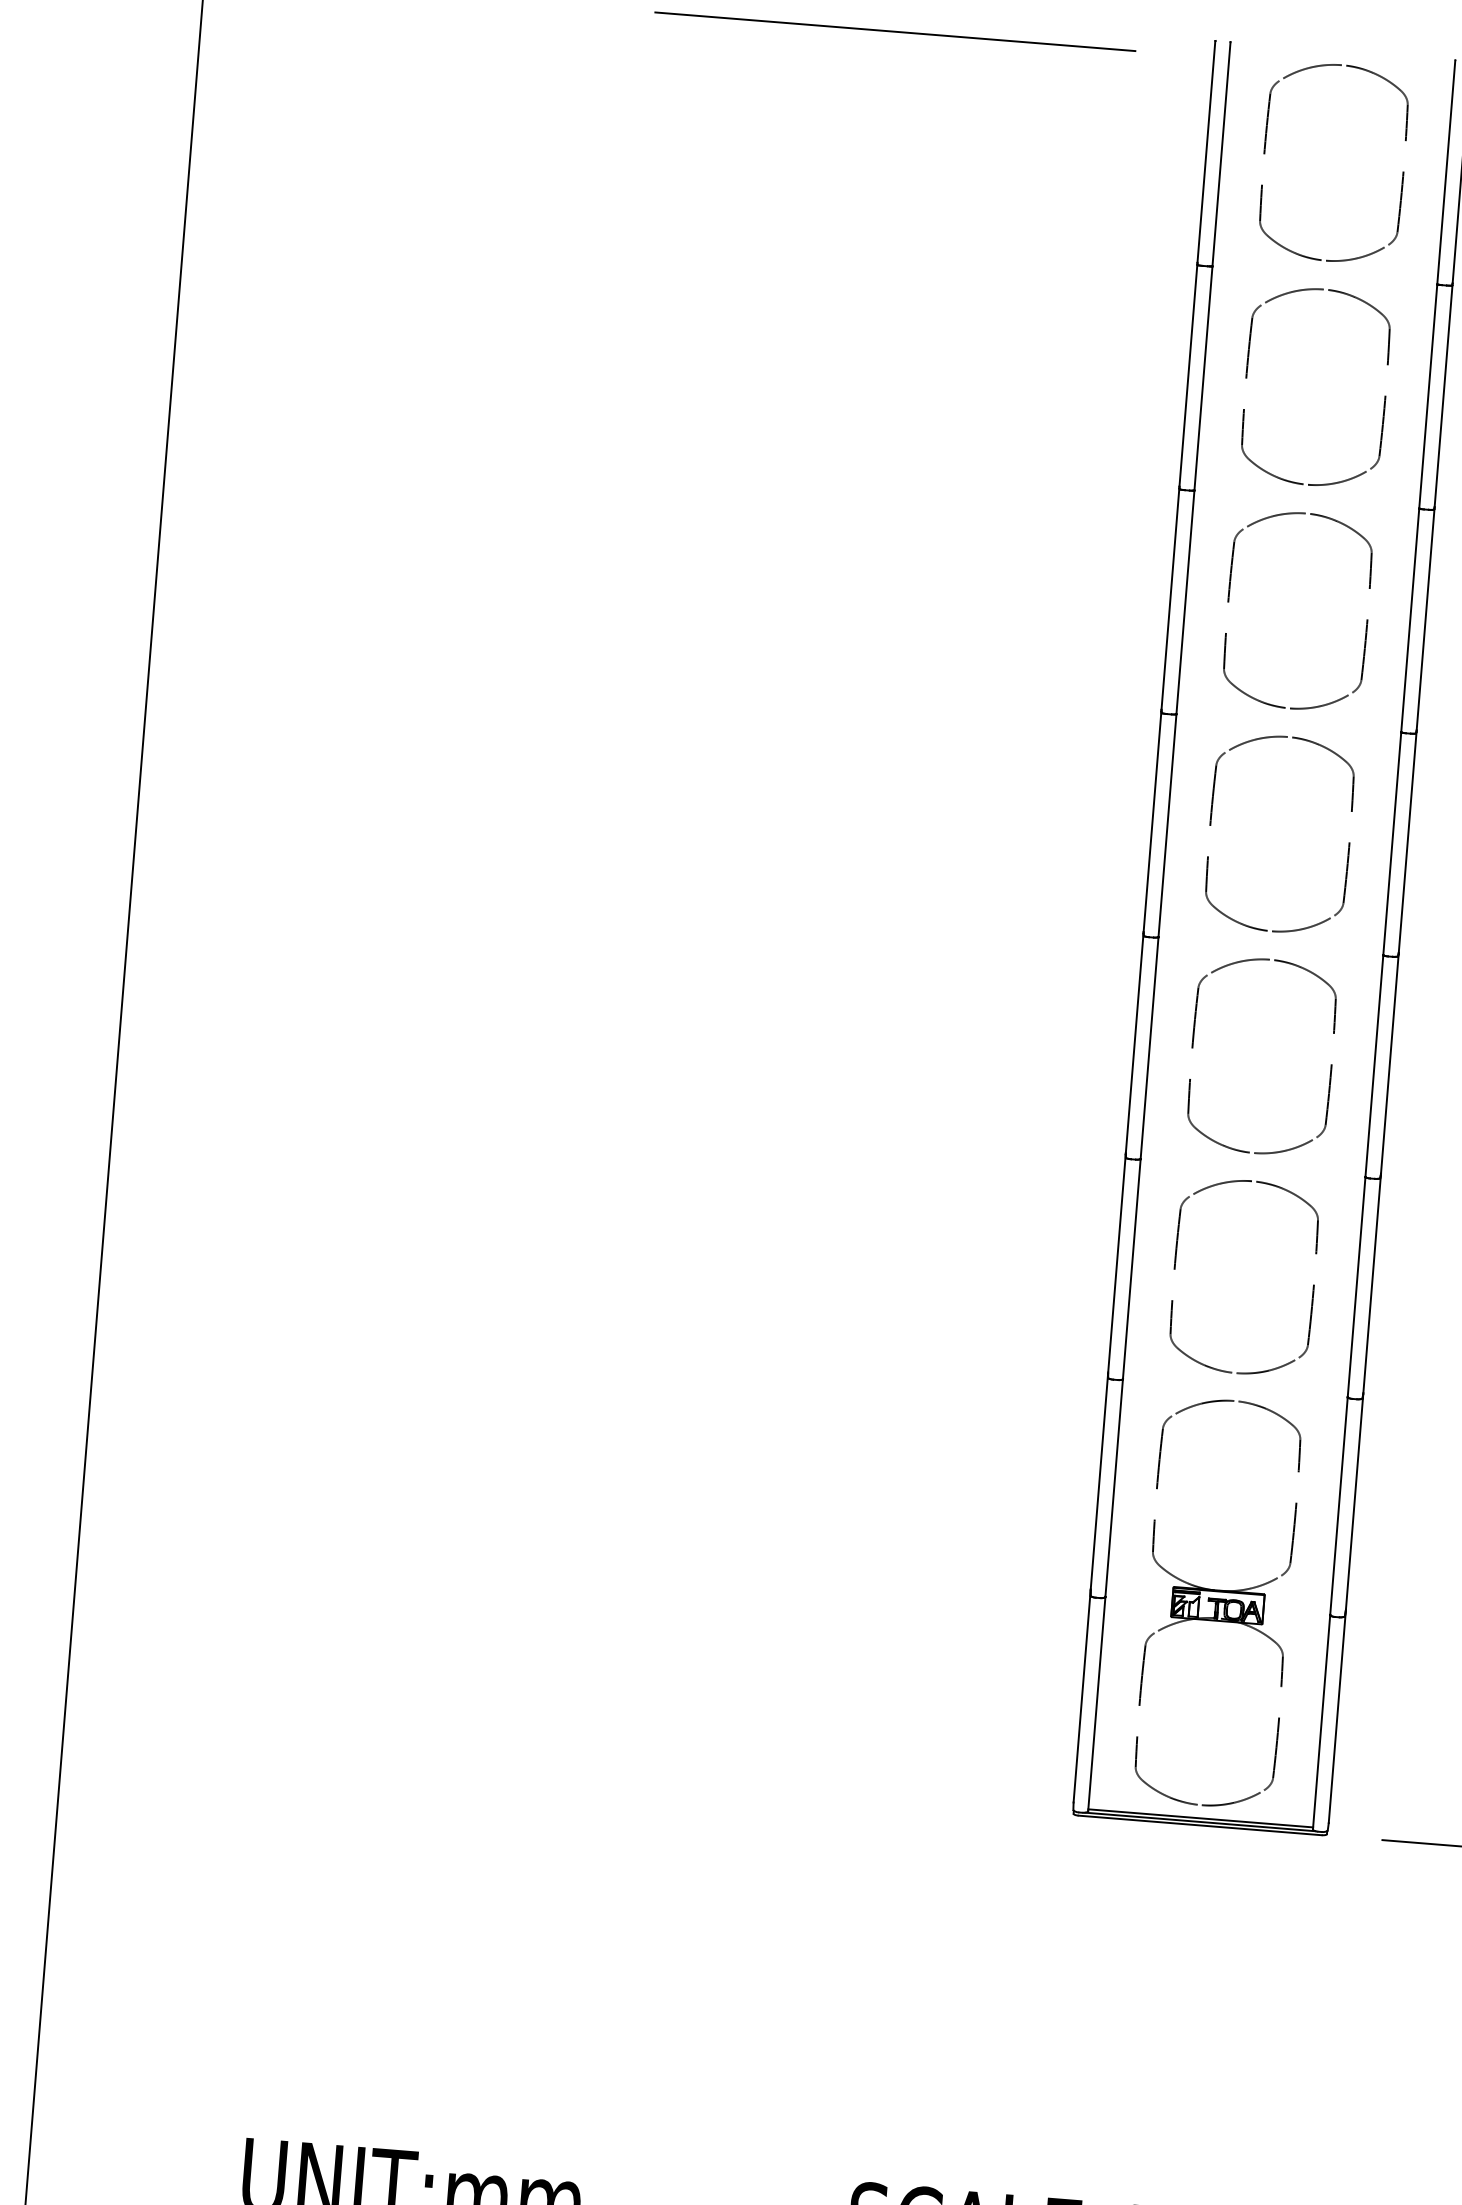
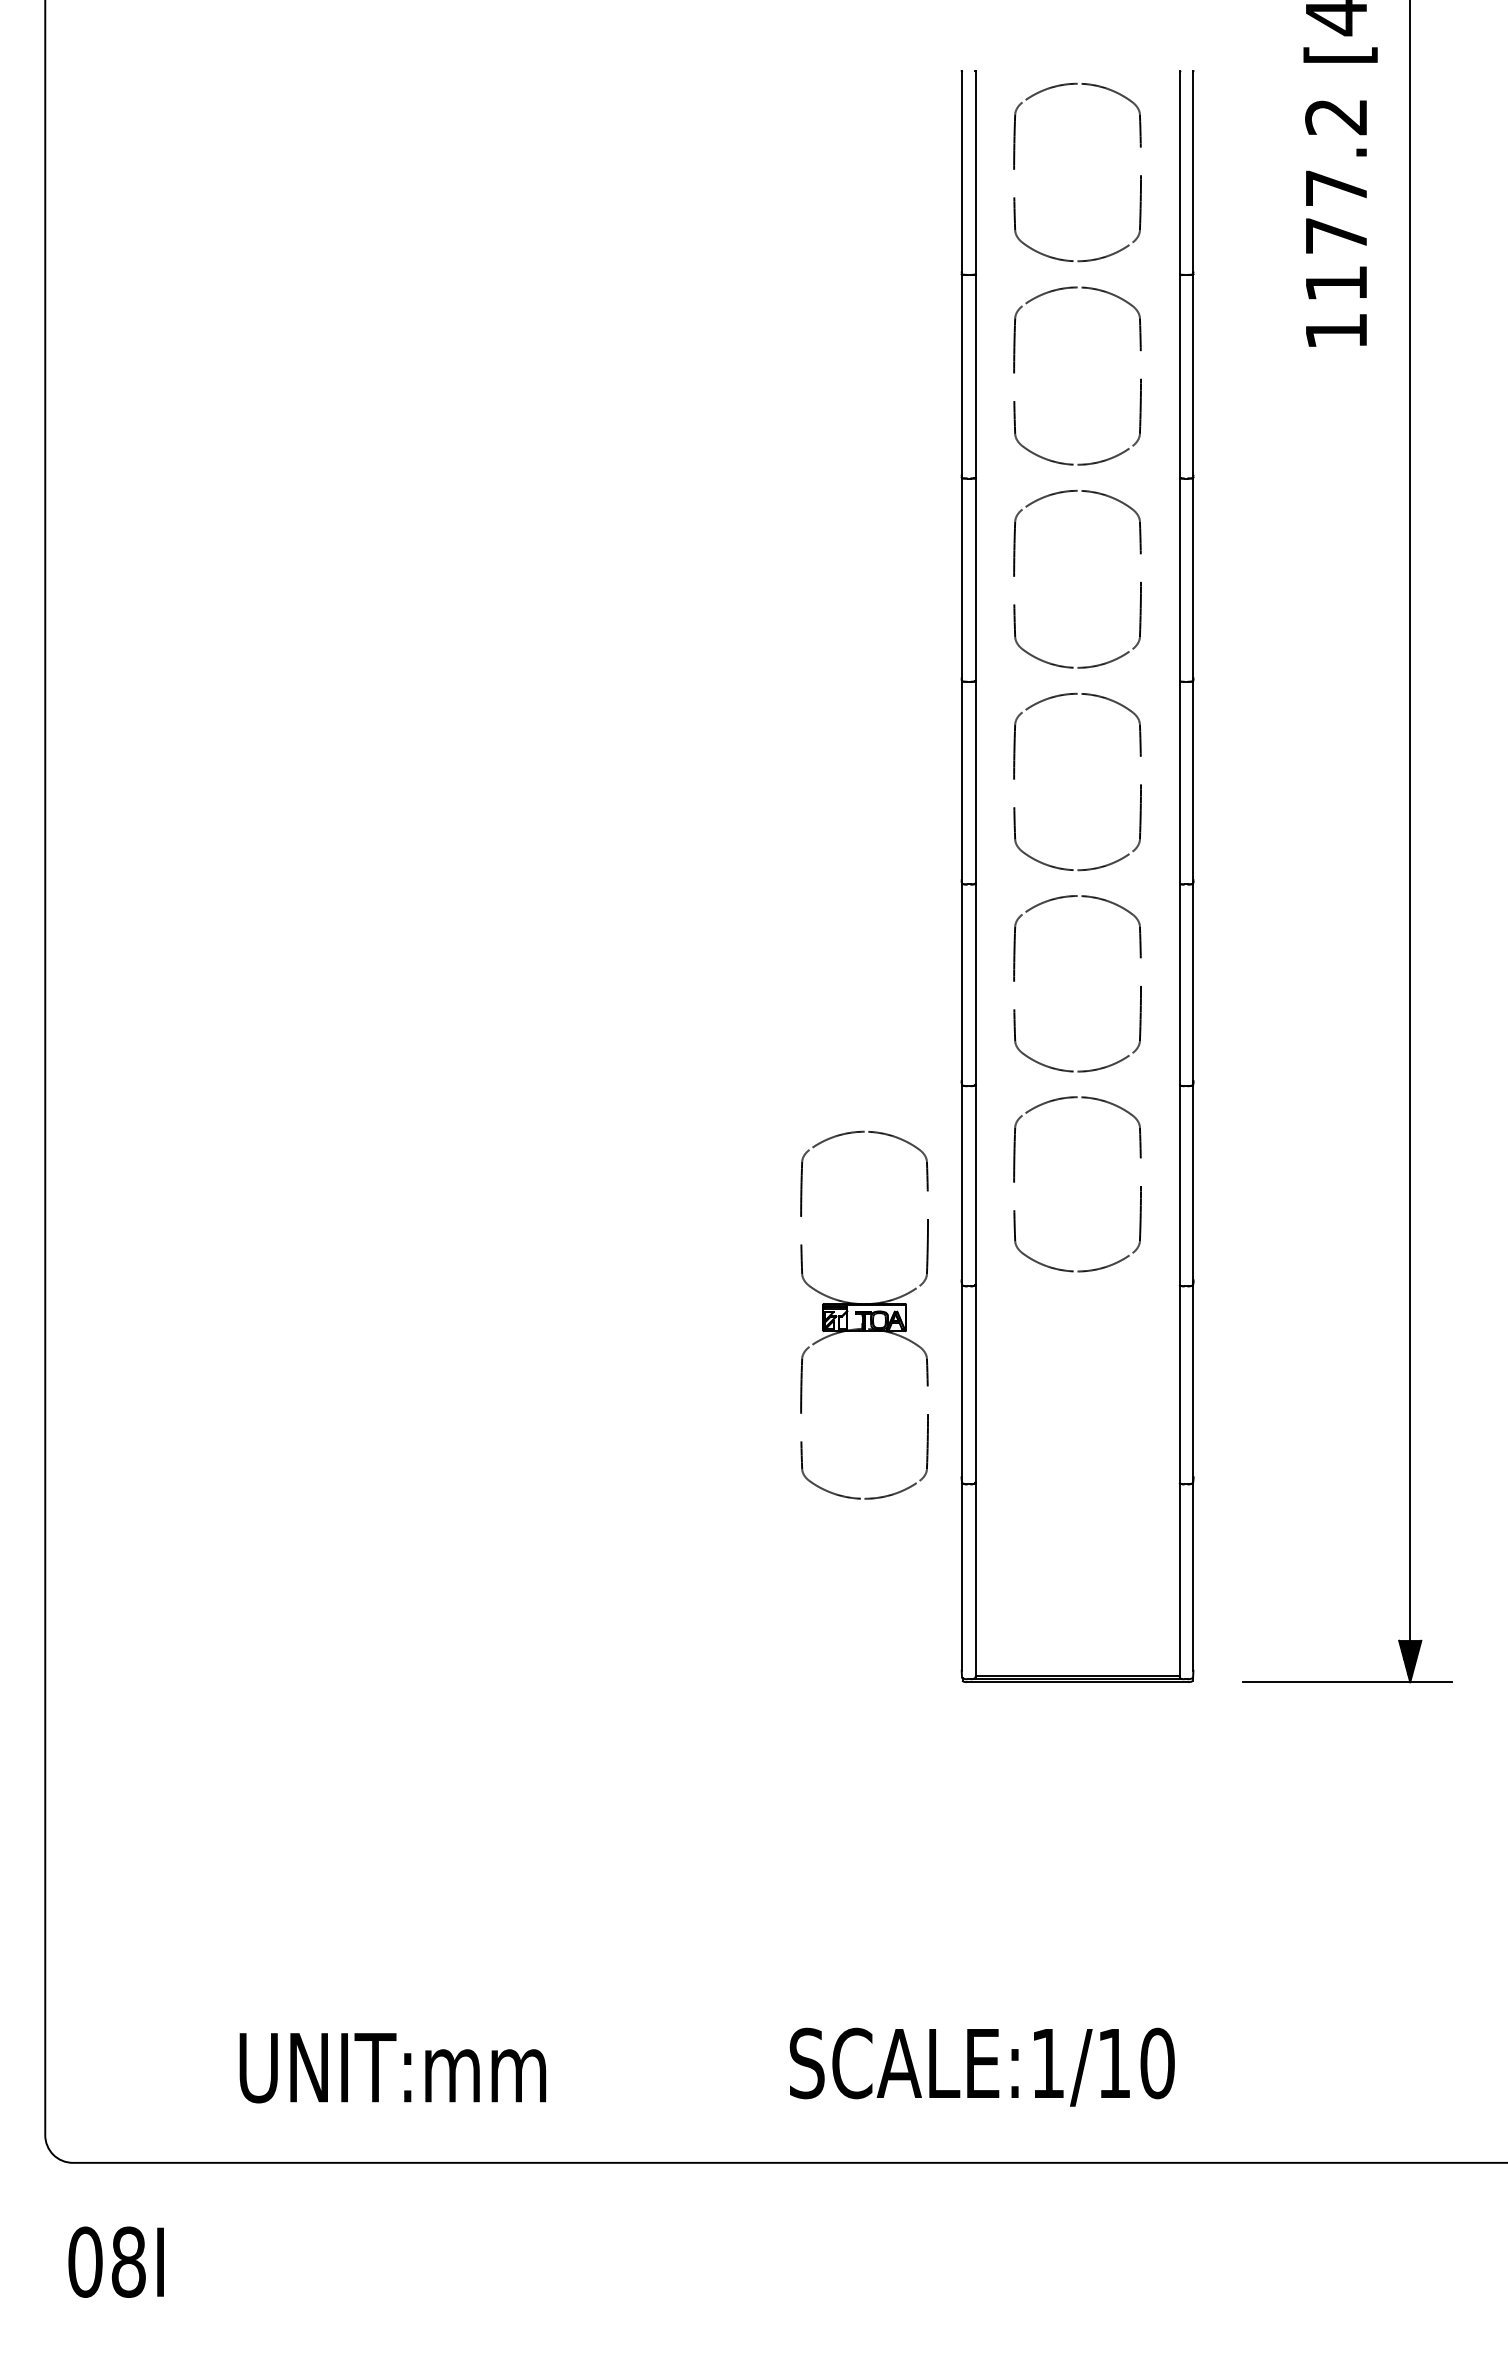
line: (895, 32) -> (672, 86), removed
part: (1218, 1602) -> (864, 1314), moved

